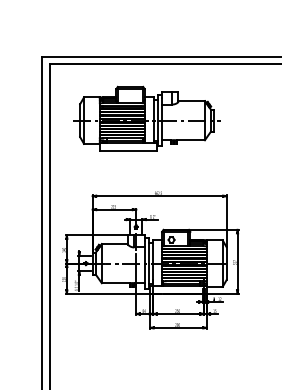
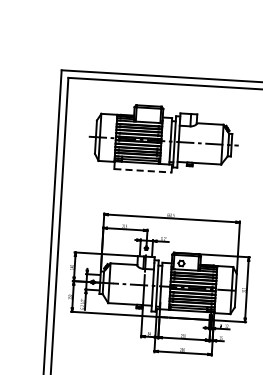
line: (128, 151) -> (143, 171), solid -> dashed

